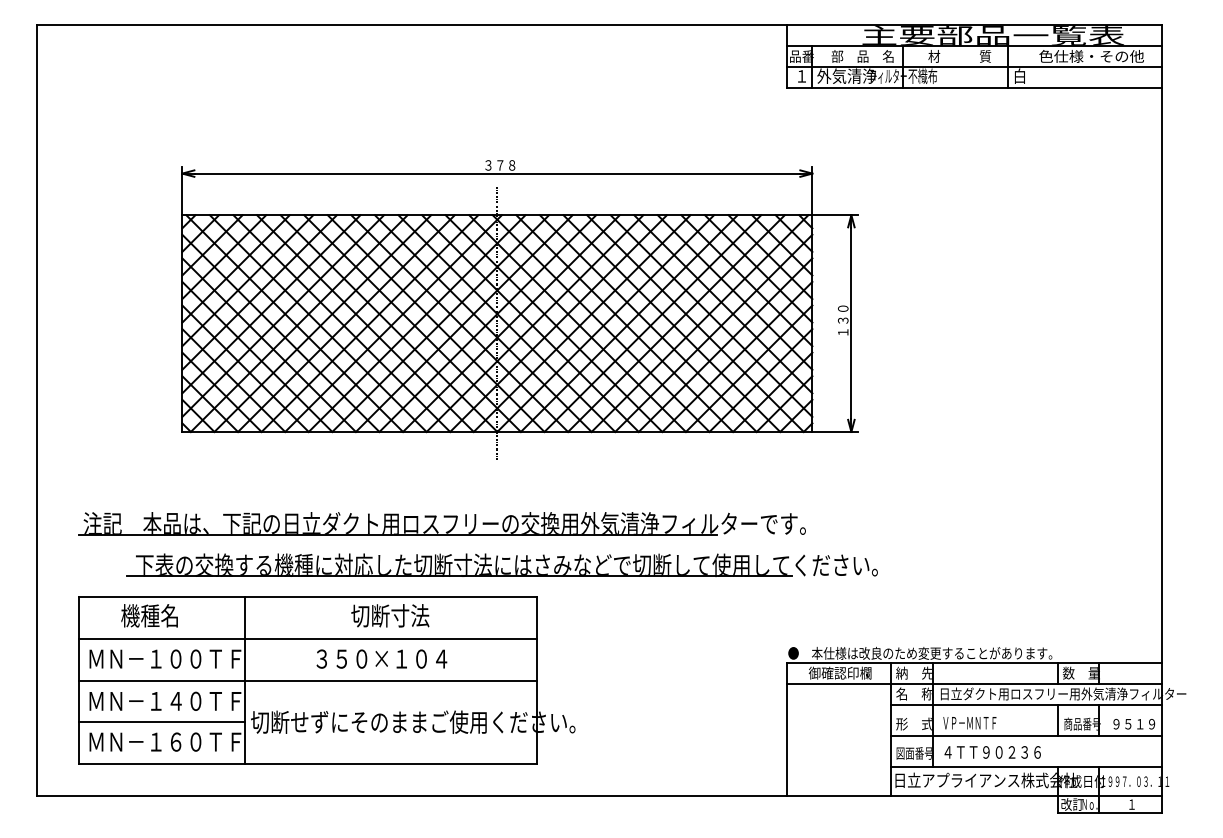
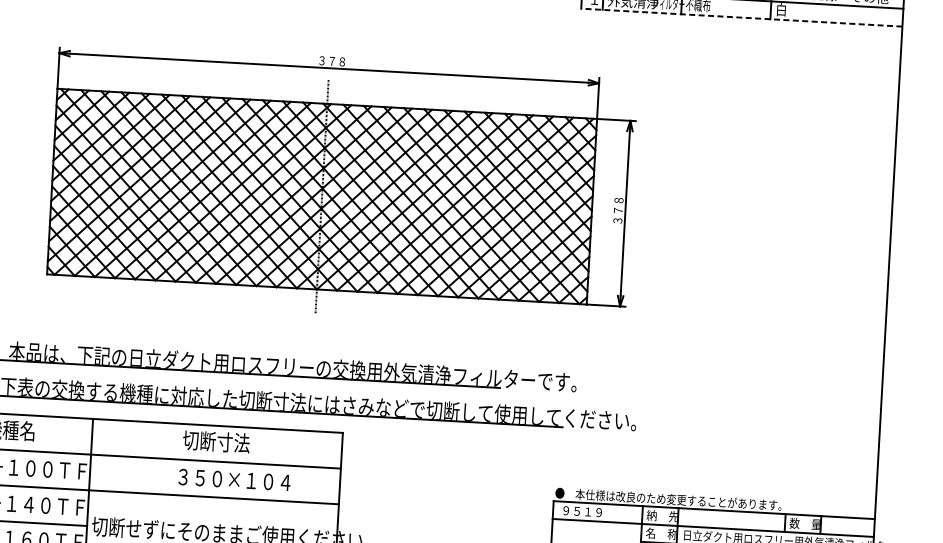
line: (974, 87) -> (742, 17), solid -> dashed
text: (842, 320) -> (617, 210), １３０ -> ３７８
text: (381, 658) -> (234, 479), moved
text: (834, 672) -> (594, 511), 御確認印欄 -> ９５１９

